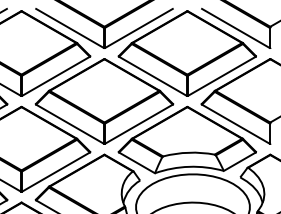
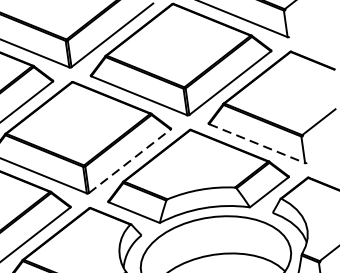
line: (139, 124) -> (130, 161), solid -> dashed
line: (235, 124) -> (256, 144), solid -> dashed

